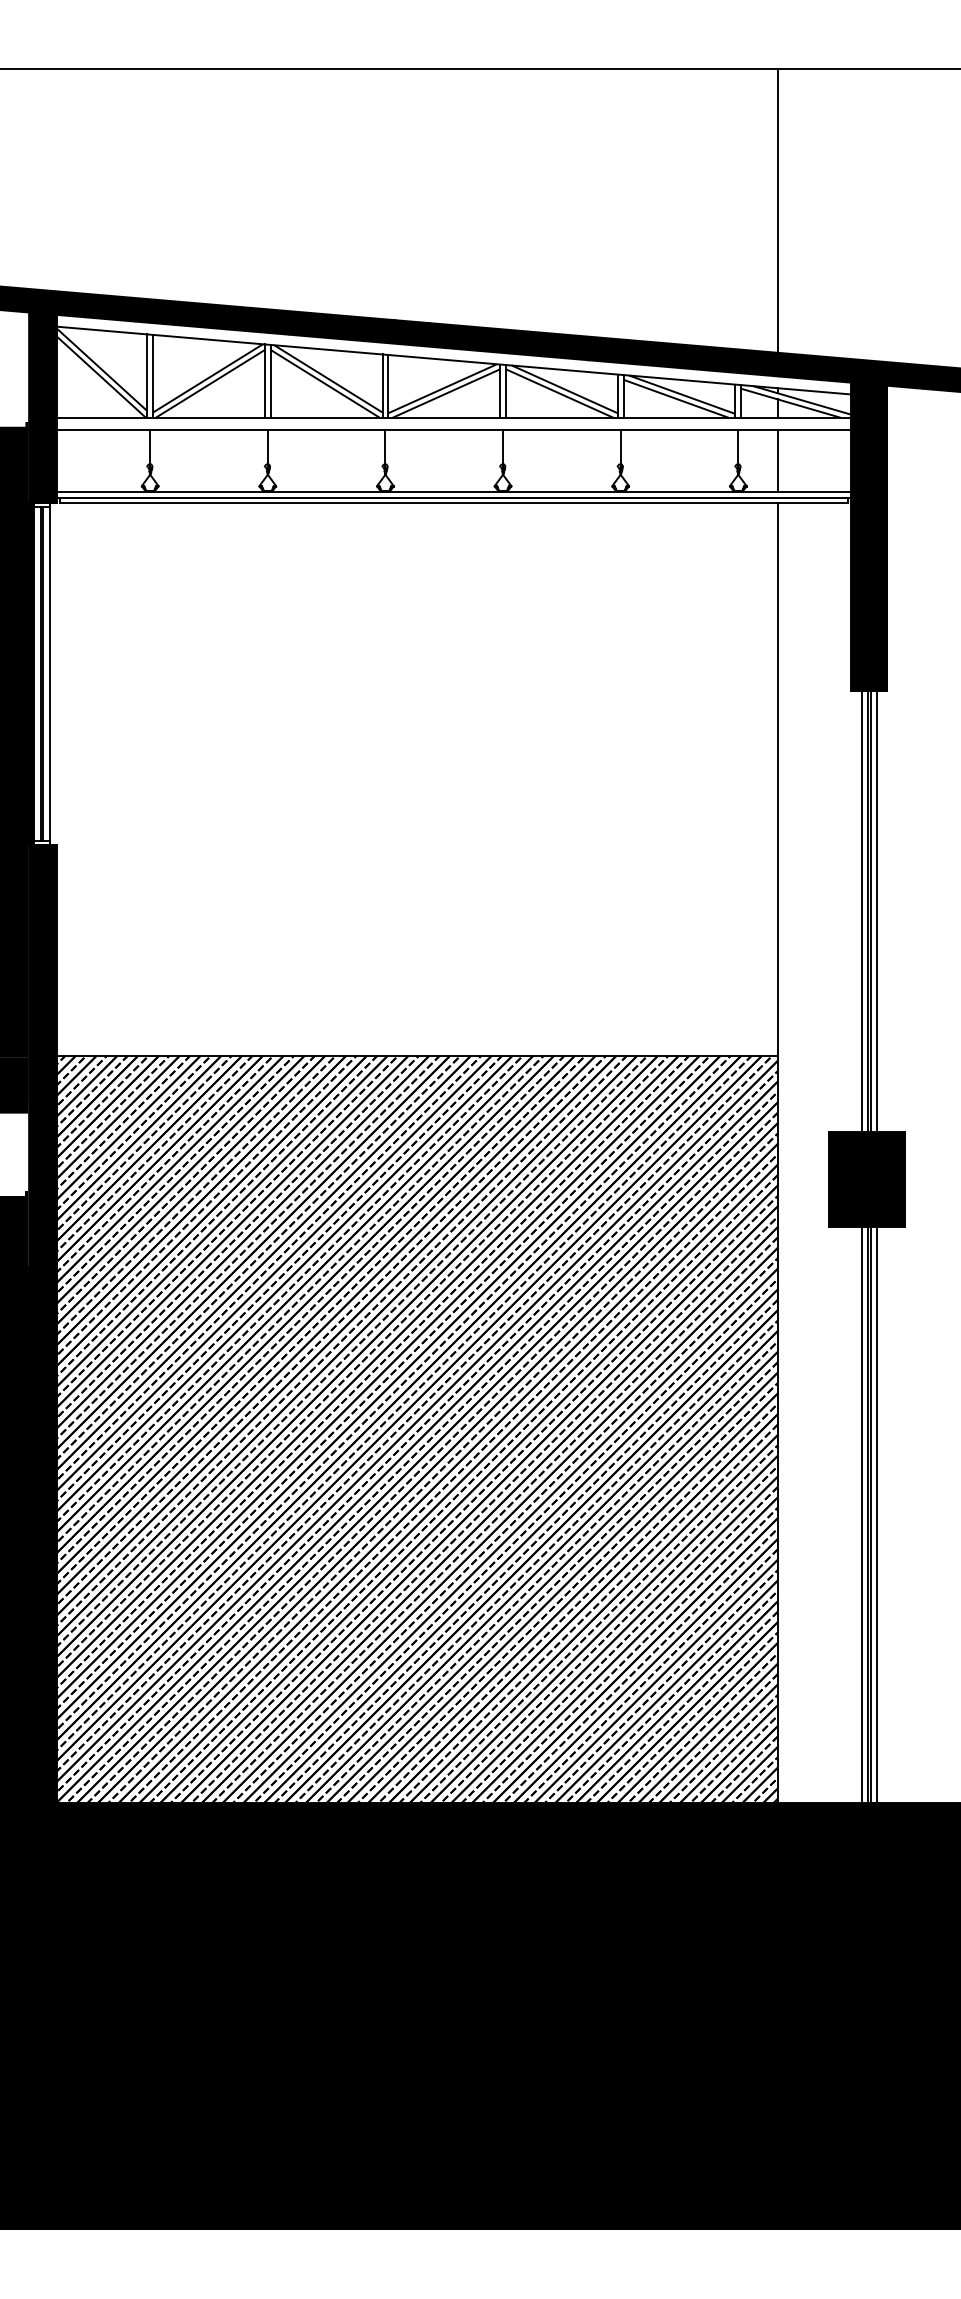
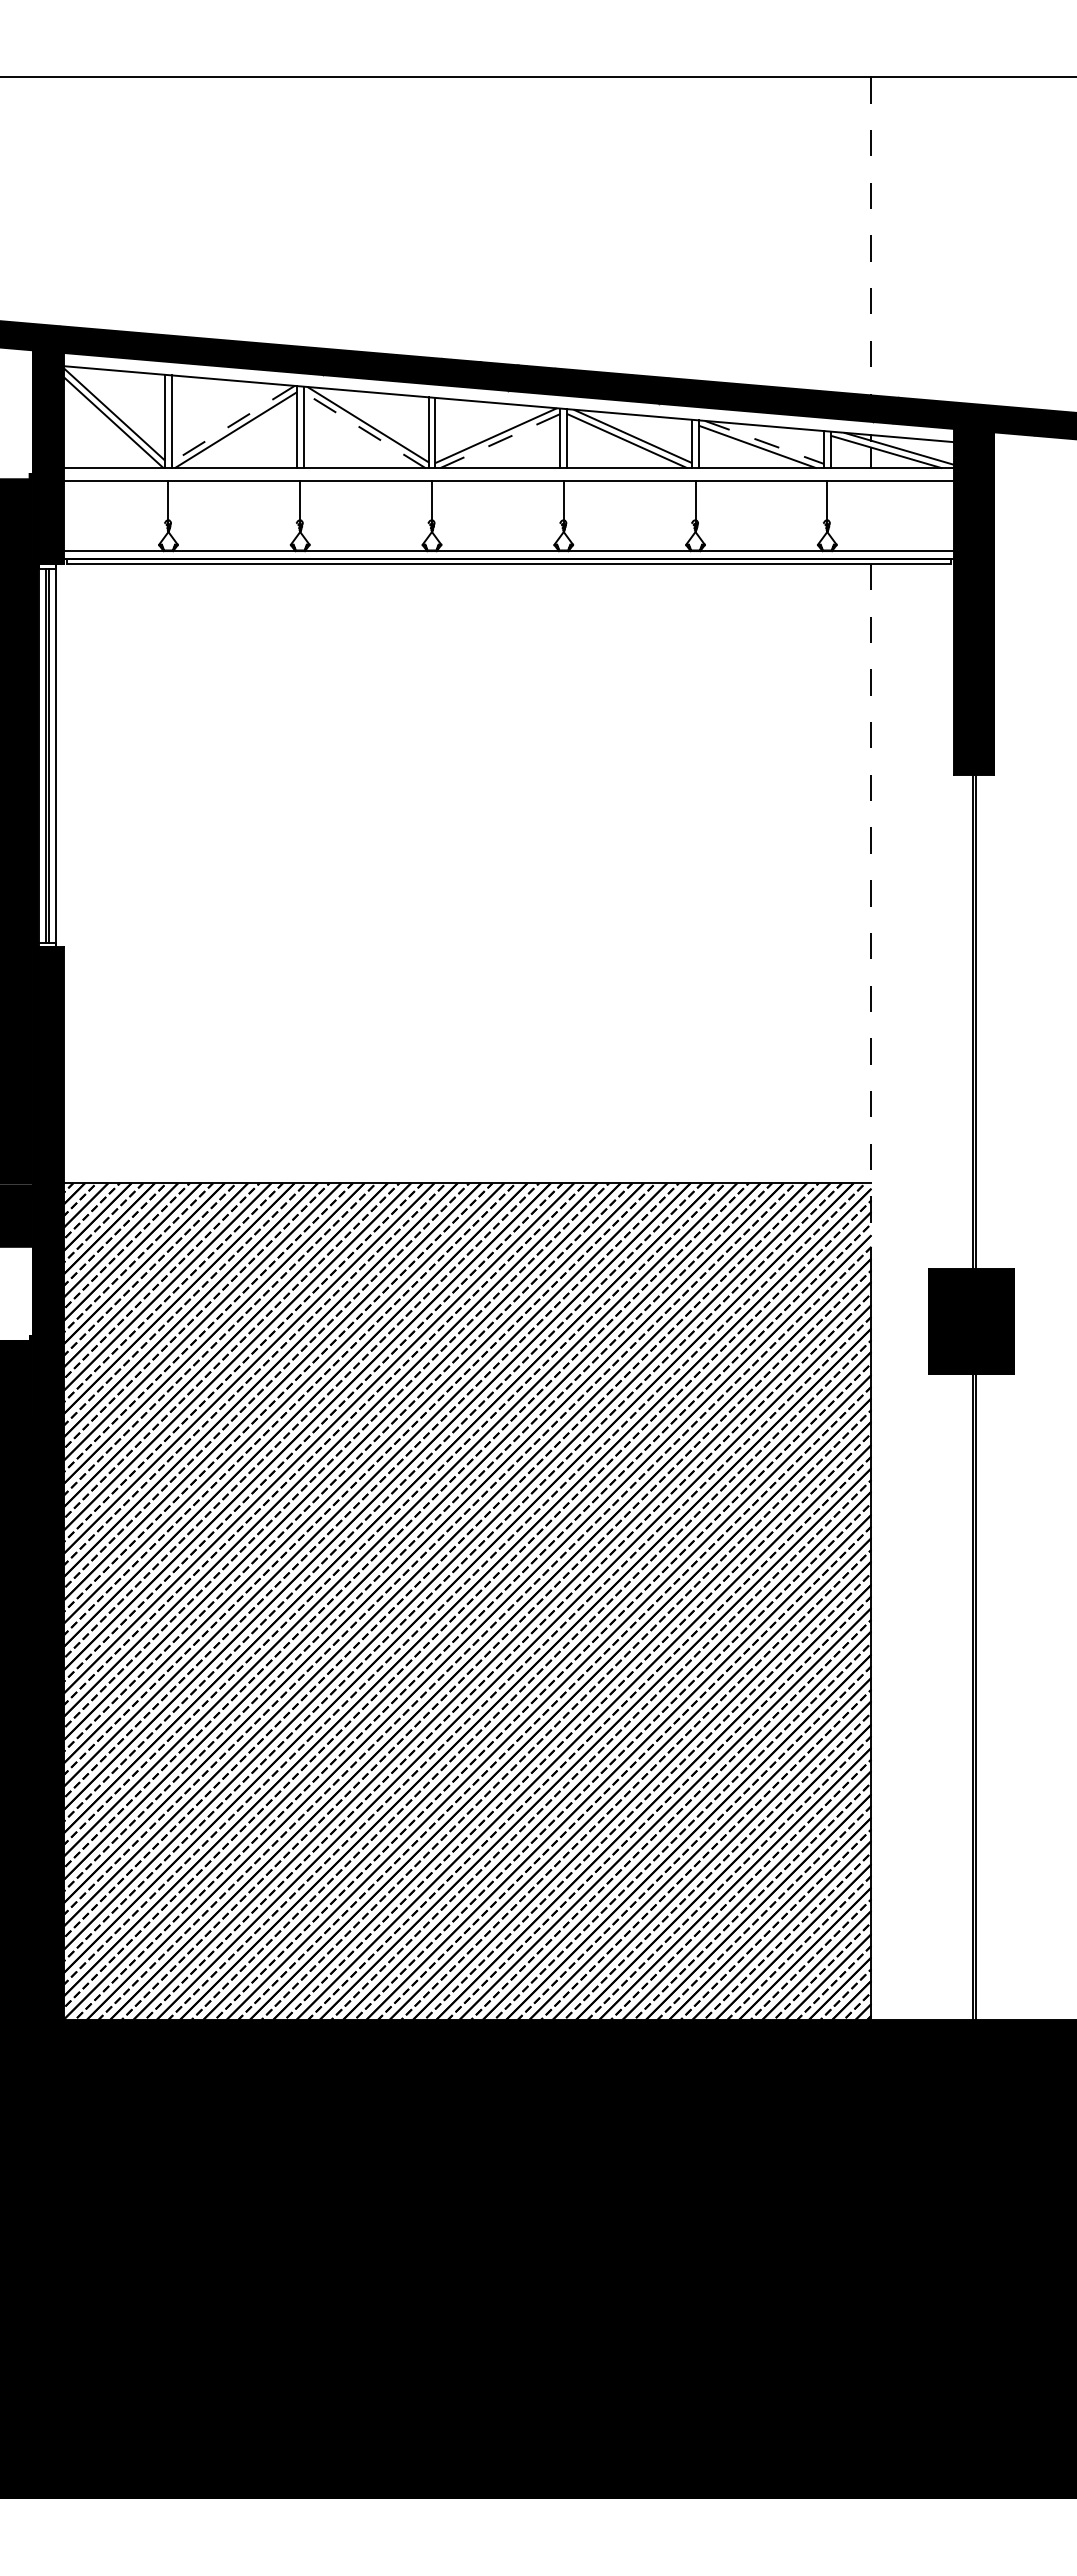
line: (777, 210) -> (871, 236), solid -> dashed
line: (207, 378) -> (232, 424), solid -> dashed
line: (325, 384) -> (364, 430), solid -> dashed
line: (445, 393) -> (499, 441), solid -> dashed
line: (682, 394) -> (764, 442), solid -> dashed
line: (777, 460) -> (871, 516), removed
line: (777, 808) -> (871, 905), solid -> dashed
line: (861, 911) -> (965, 1021), removed
line: (877, 911) -> (983, 1021), removed
line: (861, 1514) -> (965, 1696), removed
line: (877, 1514) -> (983, 1696), removed

